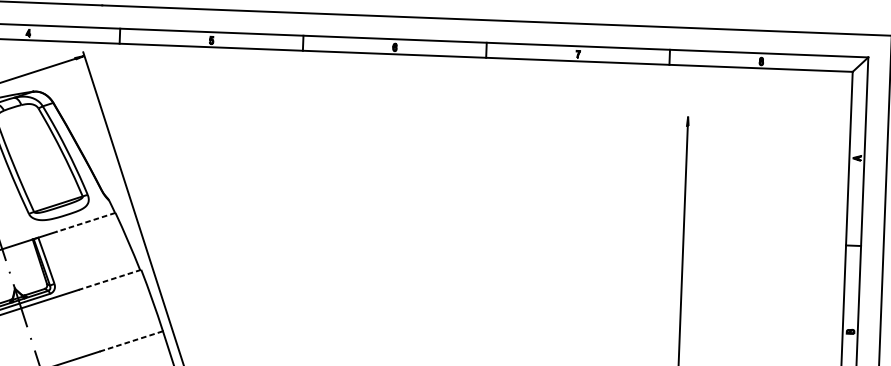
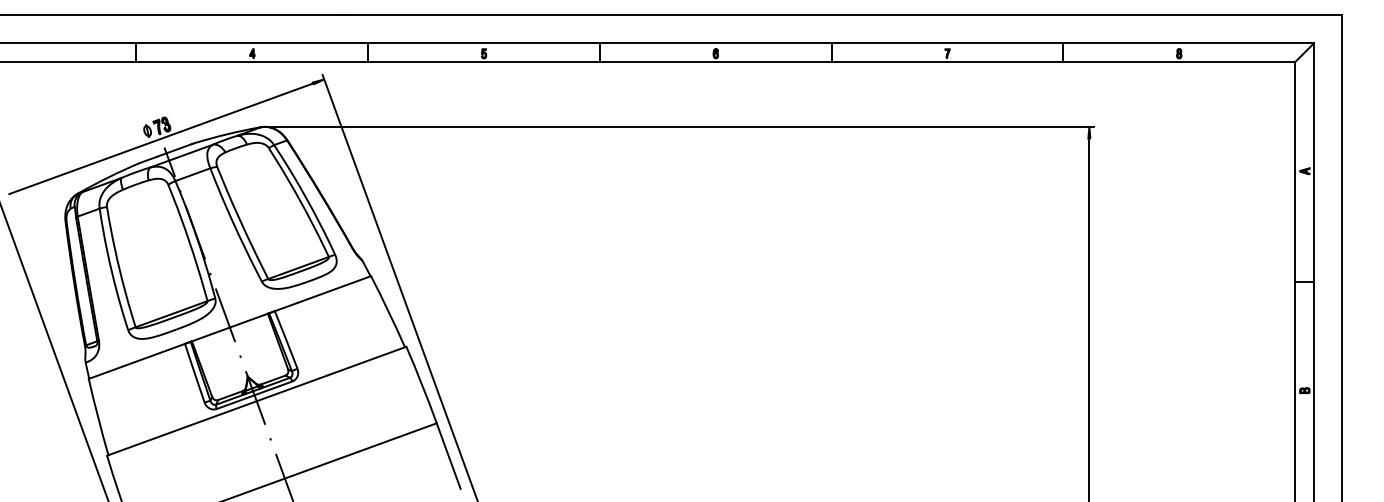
line: (363, 103) -> (679, 126), added
line: (85, 222) -> (333, 289), dashed -> solid
line: (109, 280) -> (366, 361), dashed -> solid
line: (130, 341) -> (396, 437), dashed -> solid

